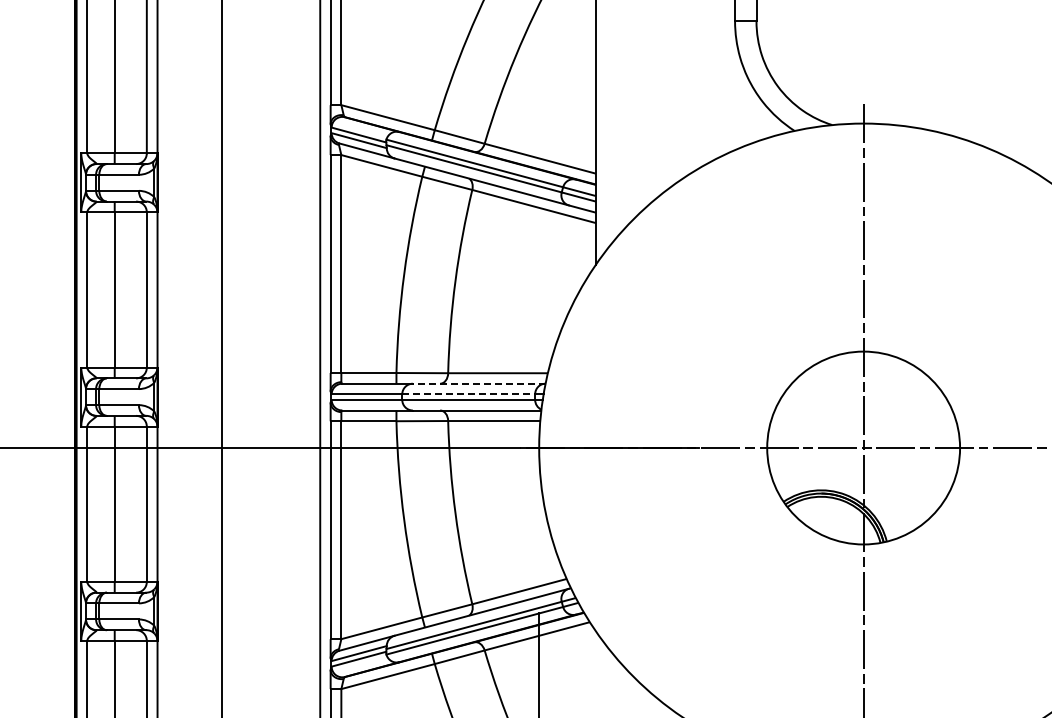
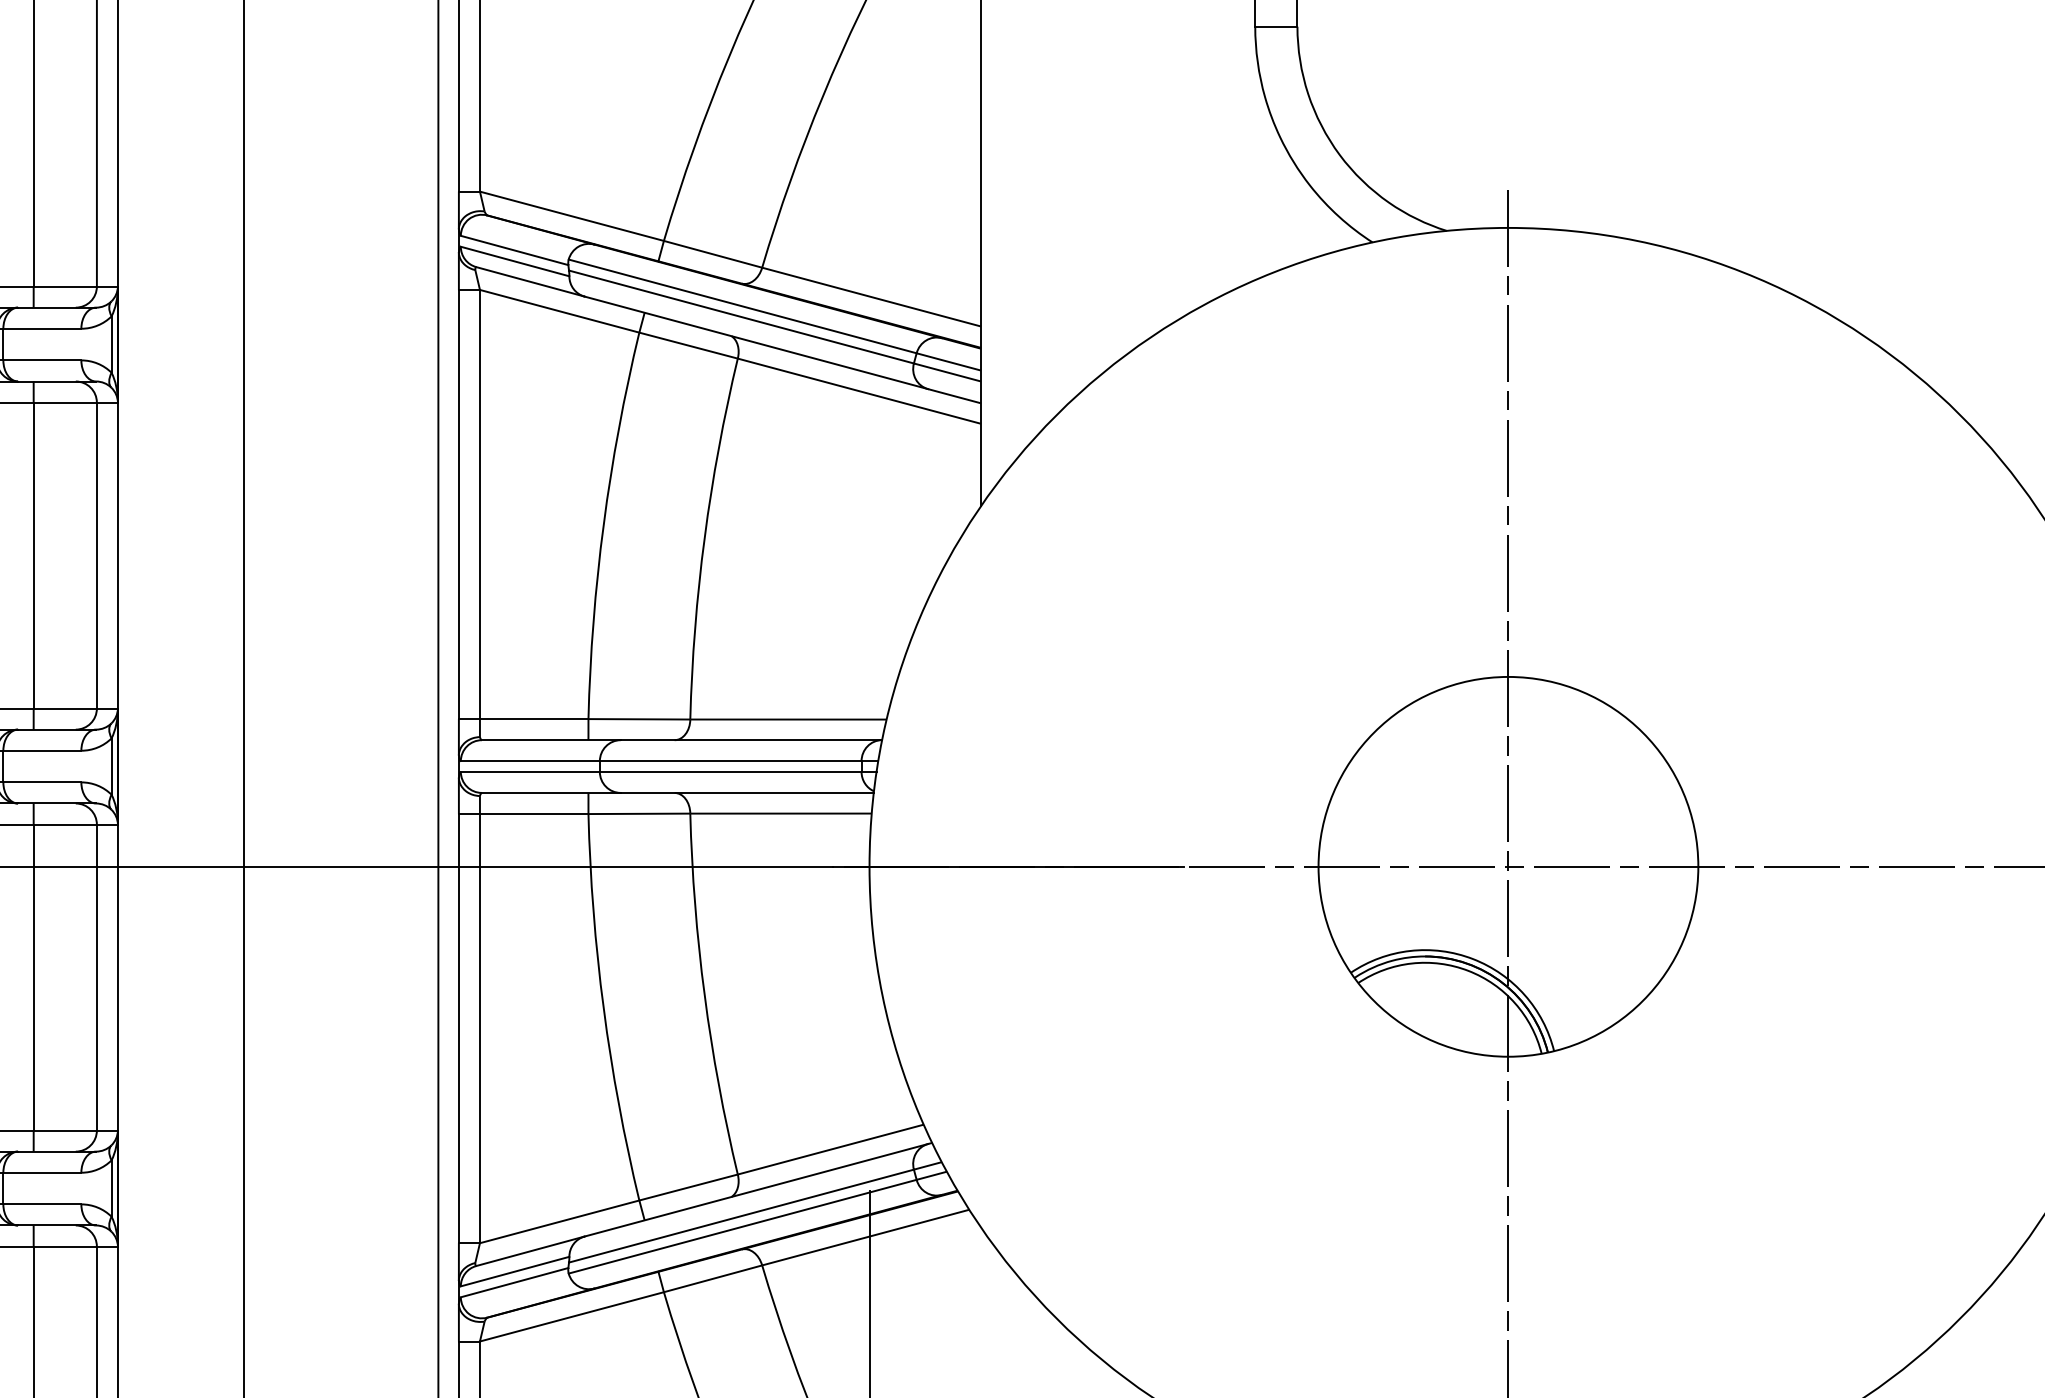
line: (478, 383) -> (750, 739), dashed -> solid
line: (469, 394) -> (732, 761), dashed -> solid

